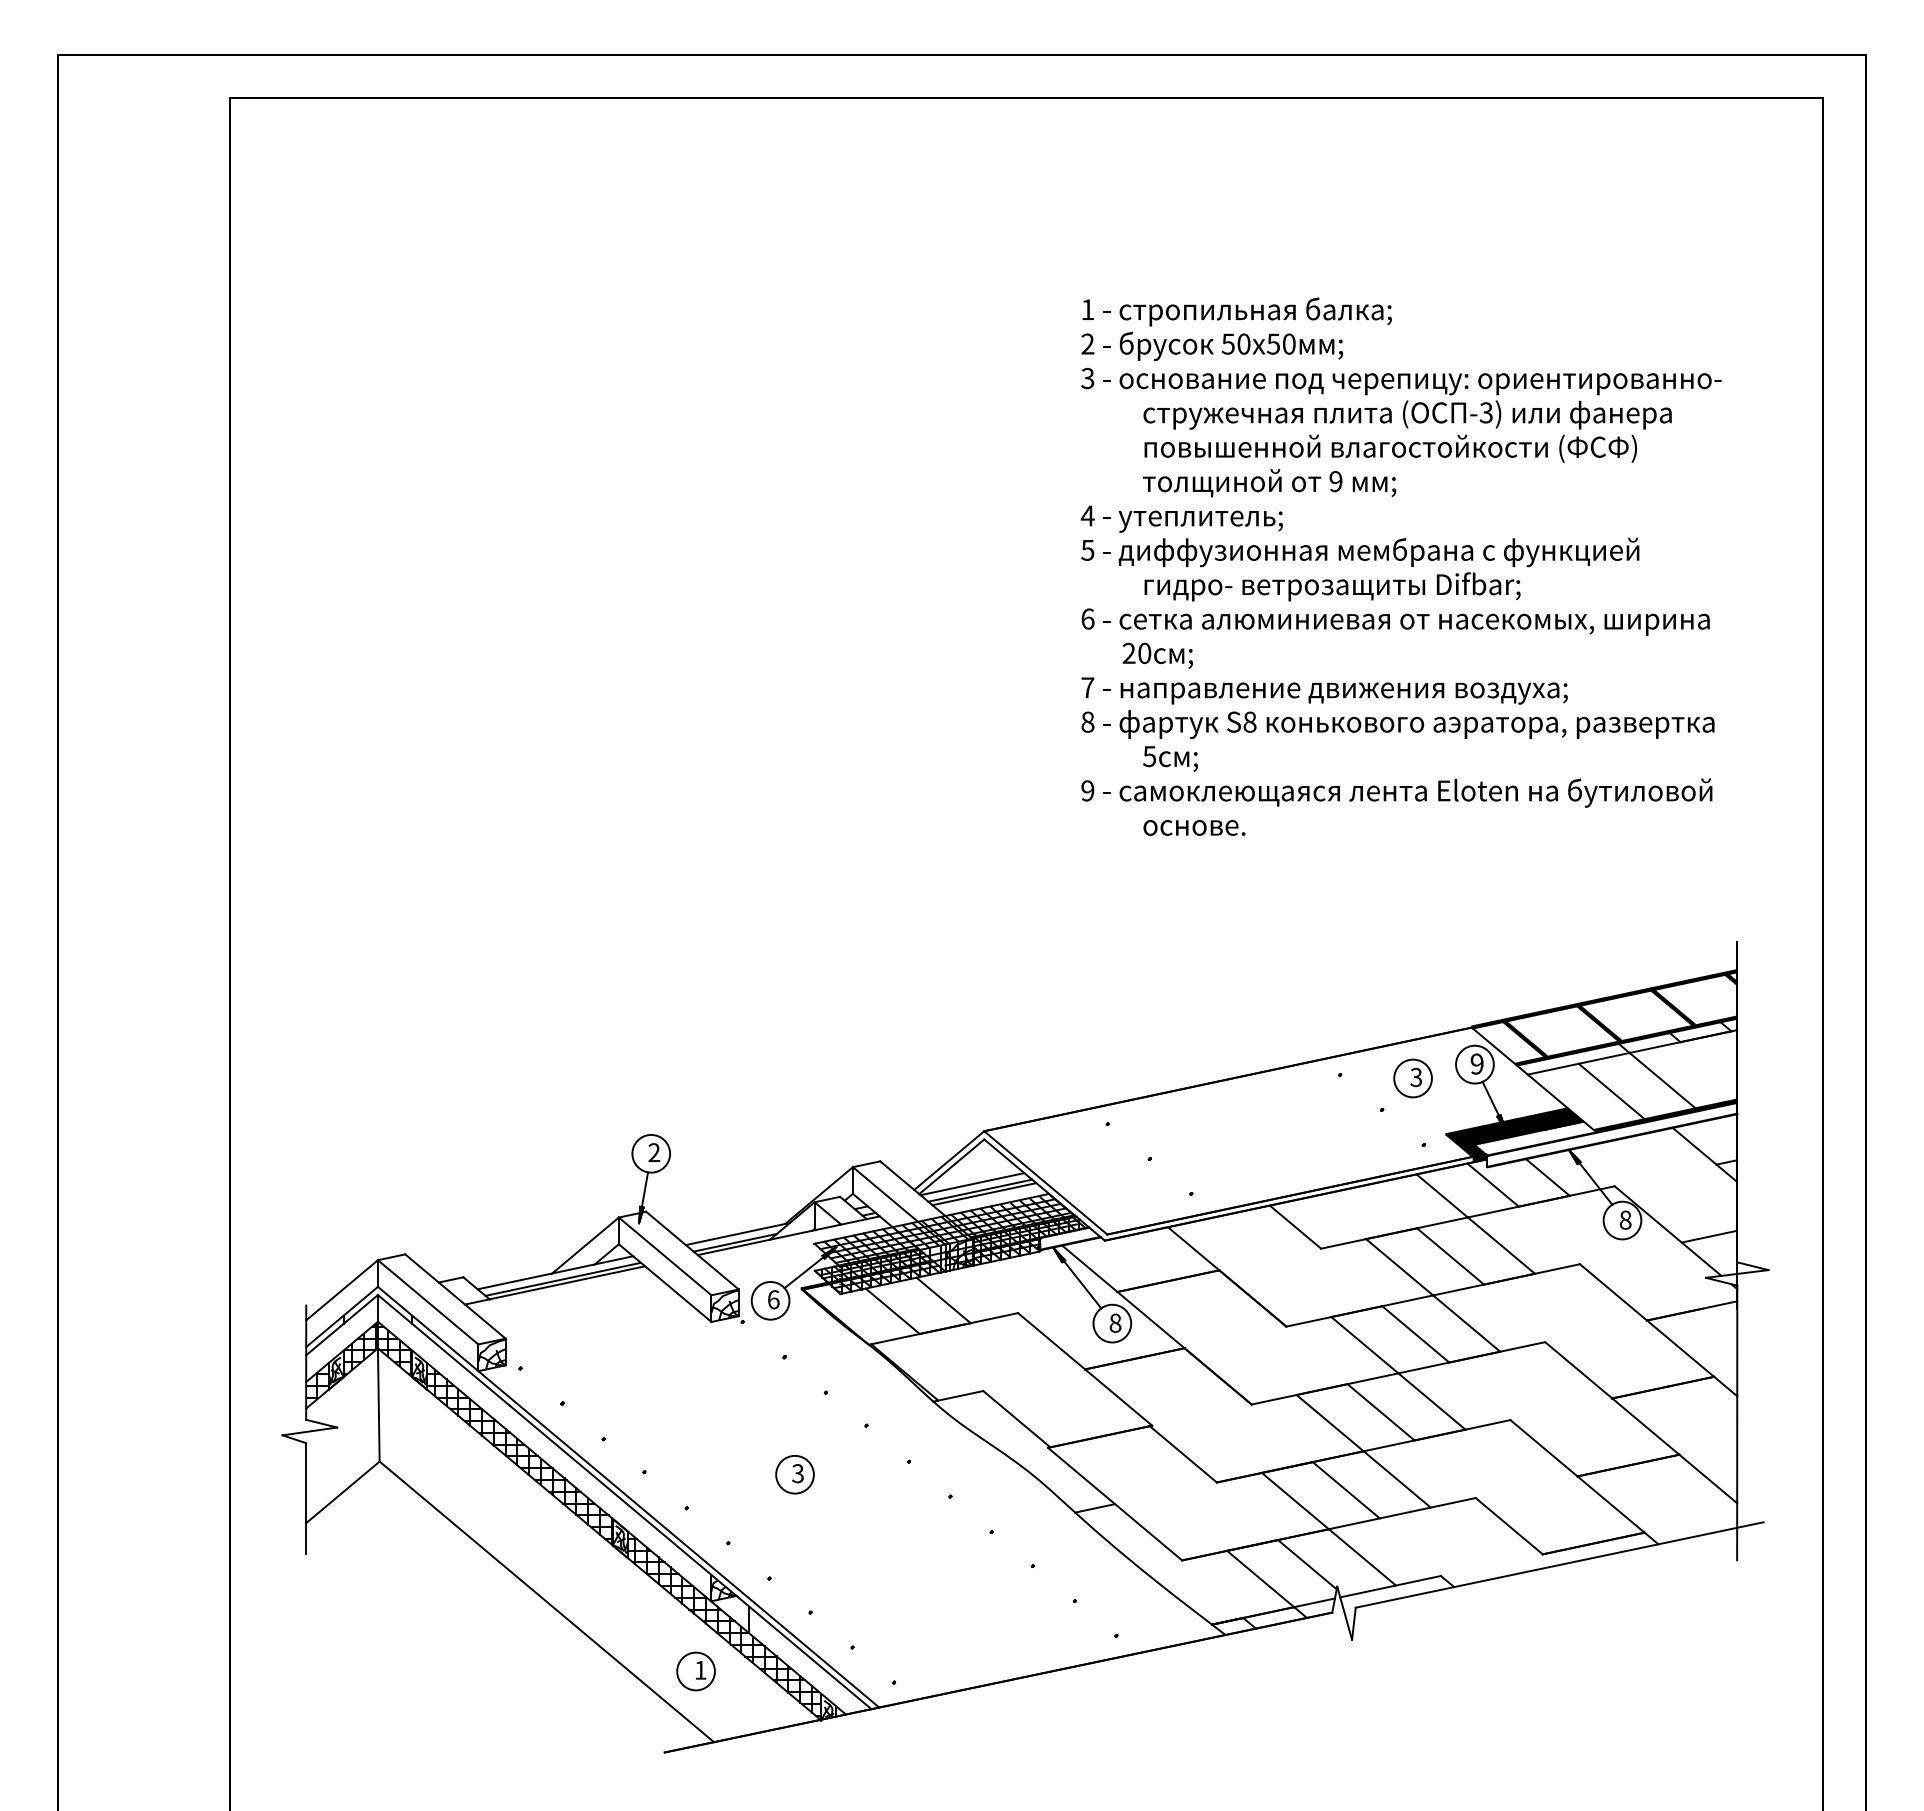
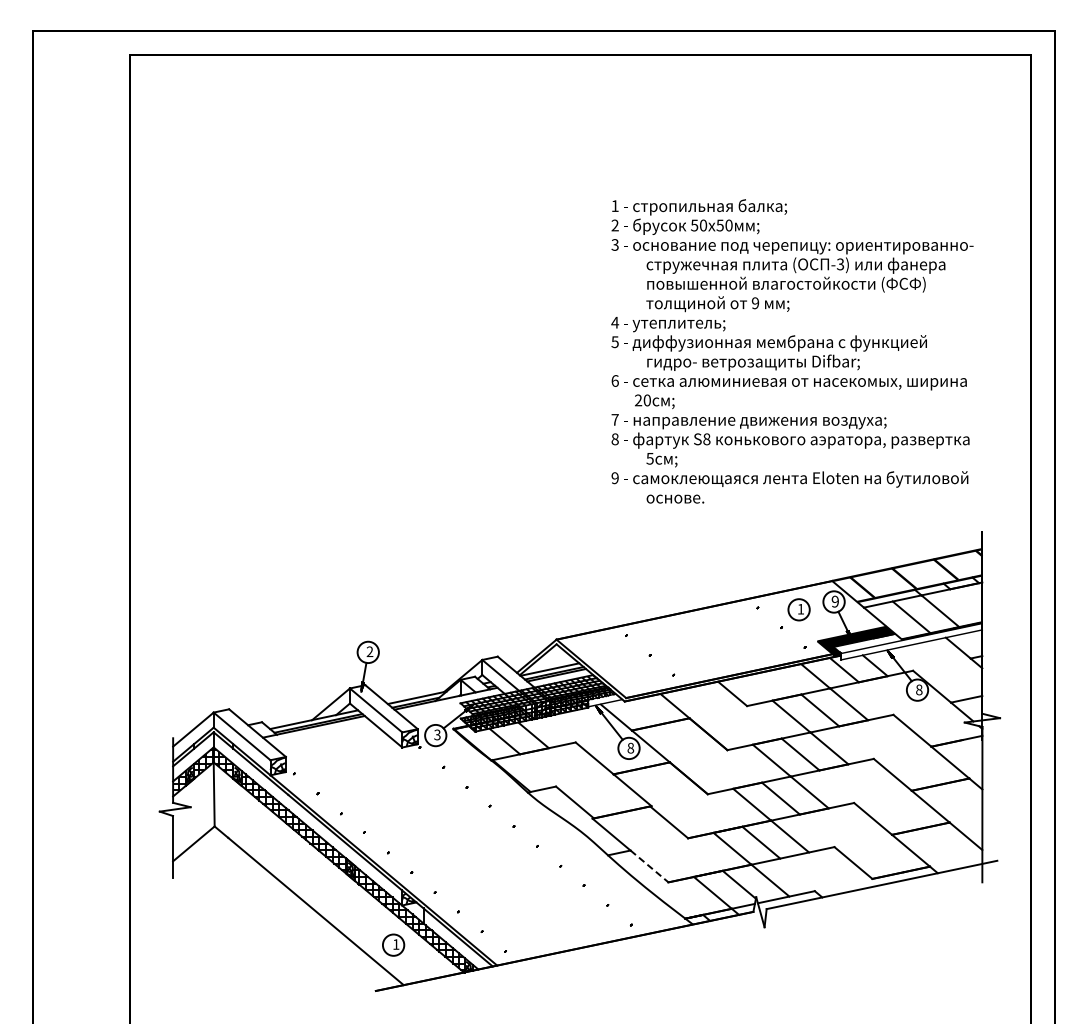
text: (1401, 566) -> (792, 351), moved
text: (1415, 1076) -> (800, 608), 3 -> 1
text: (773, 1298) -> (437, 734), 6 -> 3
part: (794, 1474) -> (449, 833), removed
line: (1148, 1532) -> (649, 866), solid -> dashed

